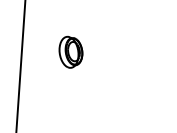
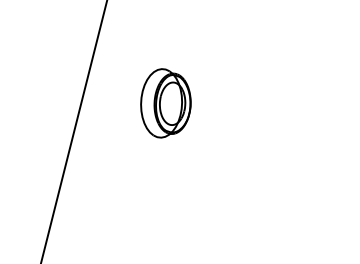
part: (70, 51) -> (165, 102), moved

